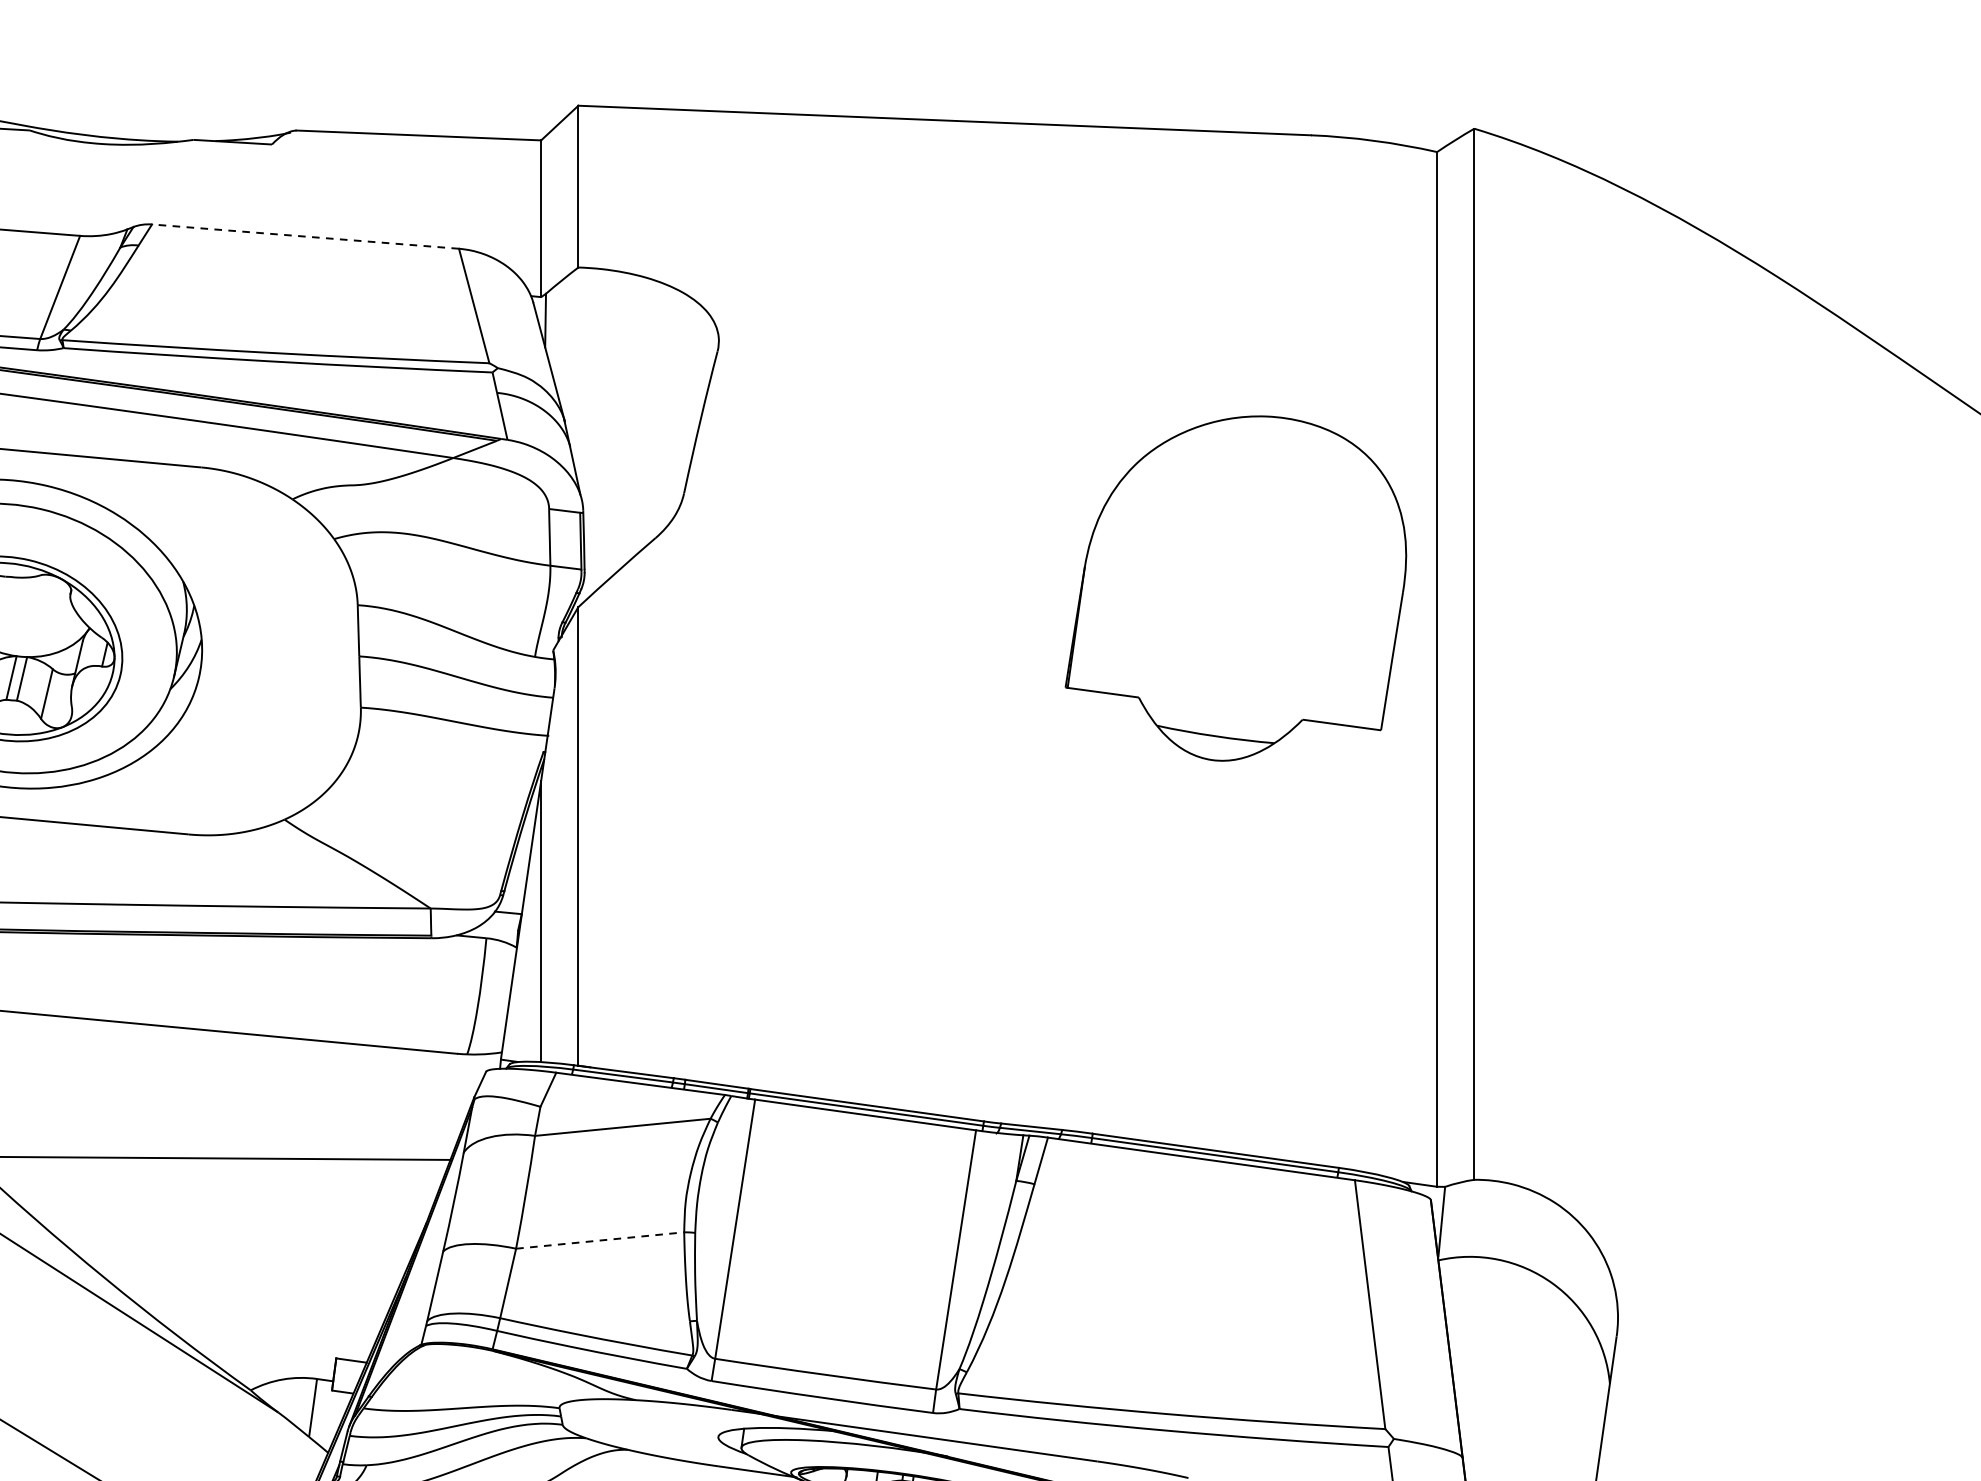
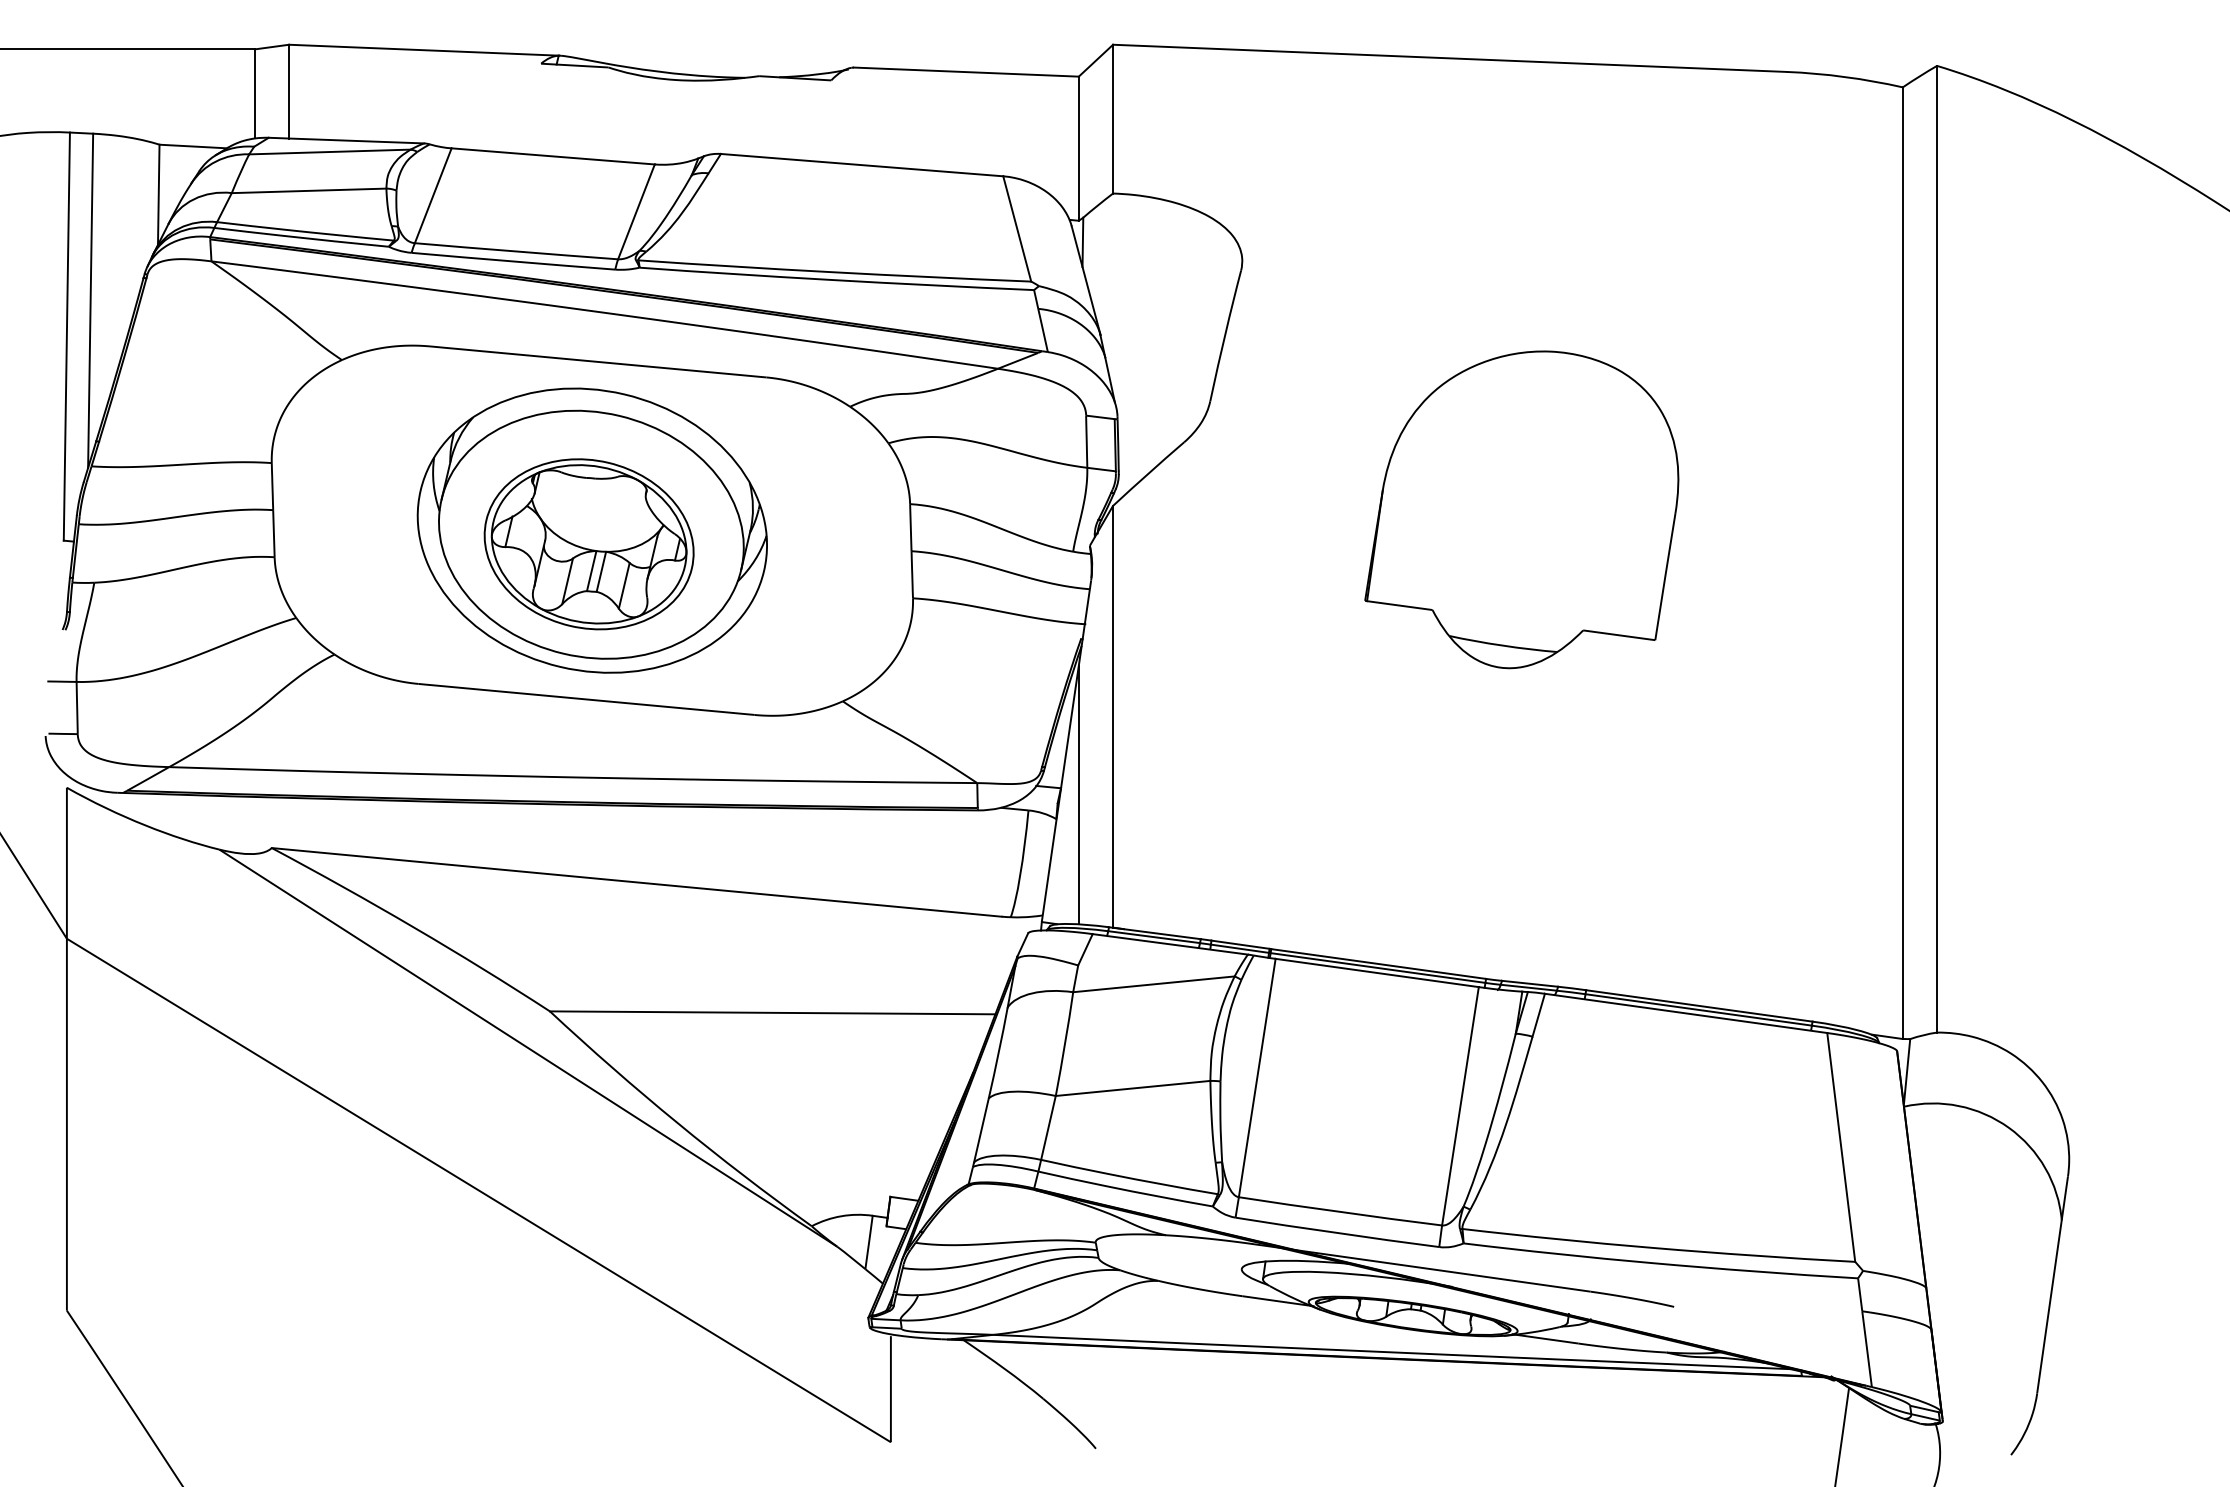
line: (305, 237) -> (862, 165), dashed -> solid
part: (1235, 588) -> (1521, 509), moved
line: (600, 1240) -> (1133, 1088), dashed -> solid

